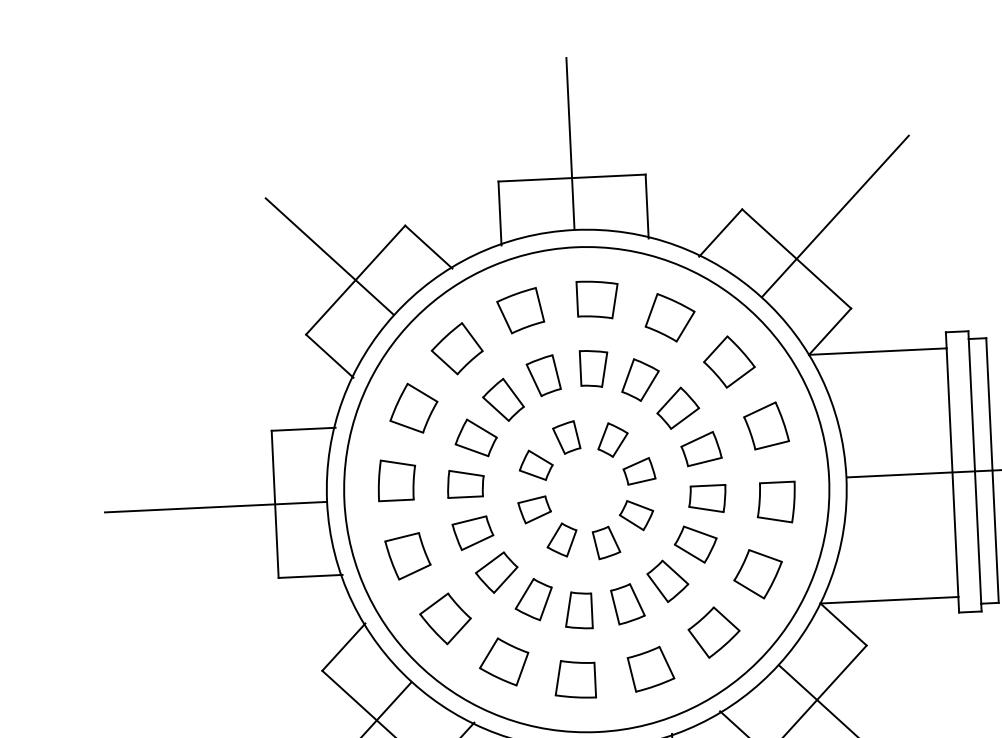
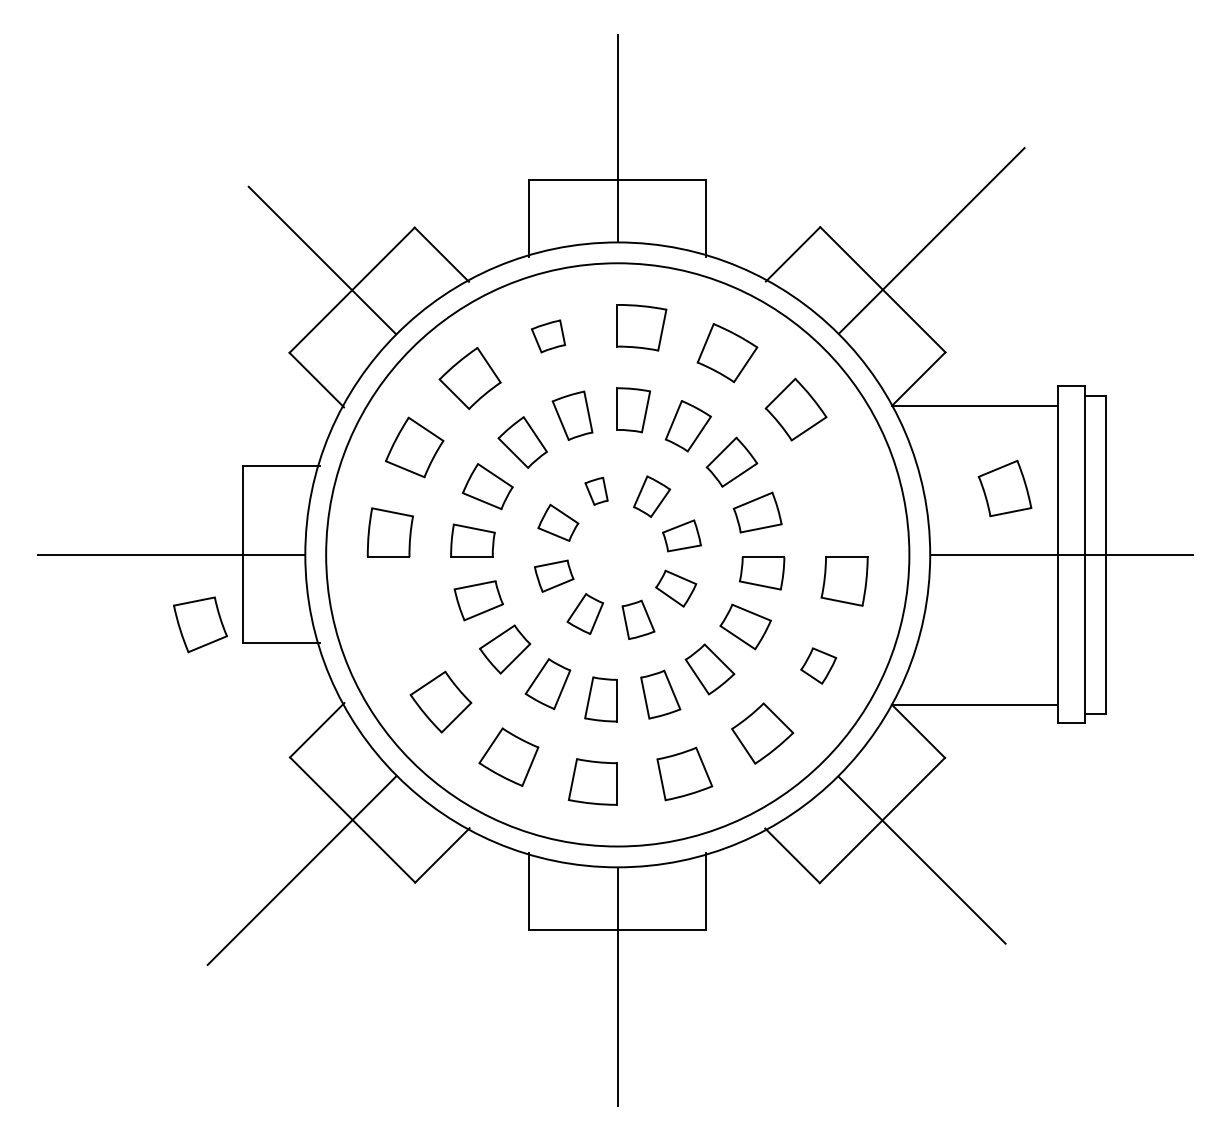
part: (520, 310) -> (548, 336), size x0.6
part: (765, 425) -> (1004, 488), moved
part: (566, 437) -> (596, 491), size x0.7
part: (408, 556) -> (200, 624), moved
part: (757, 573) -> (818, 665), size x0.6

